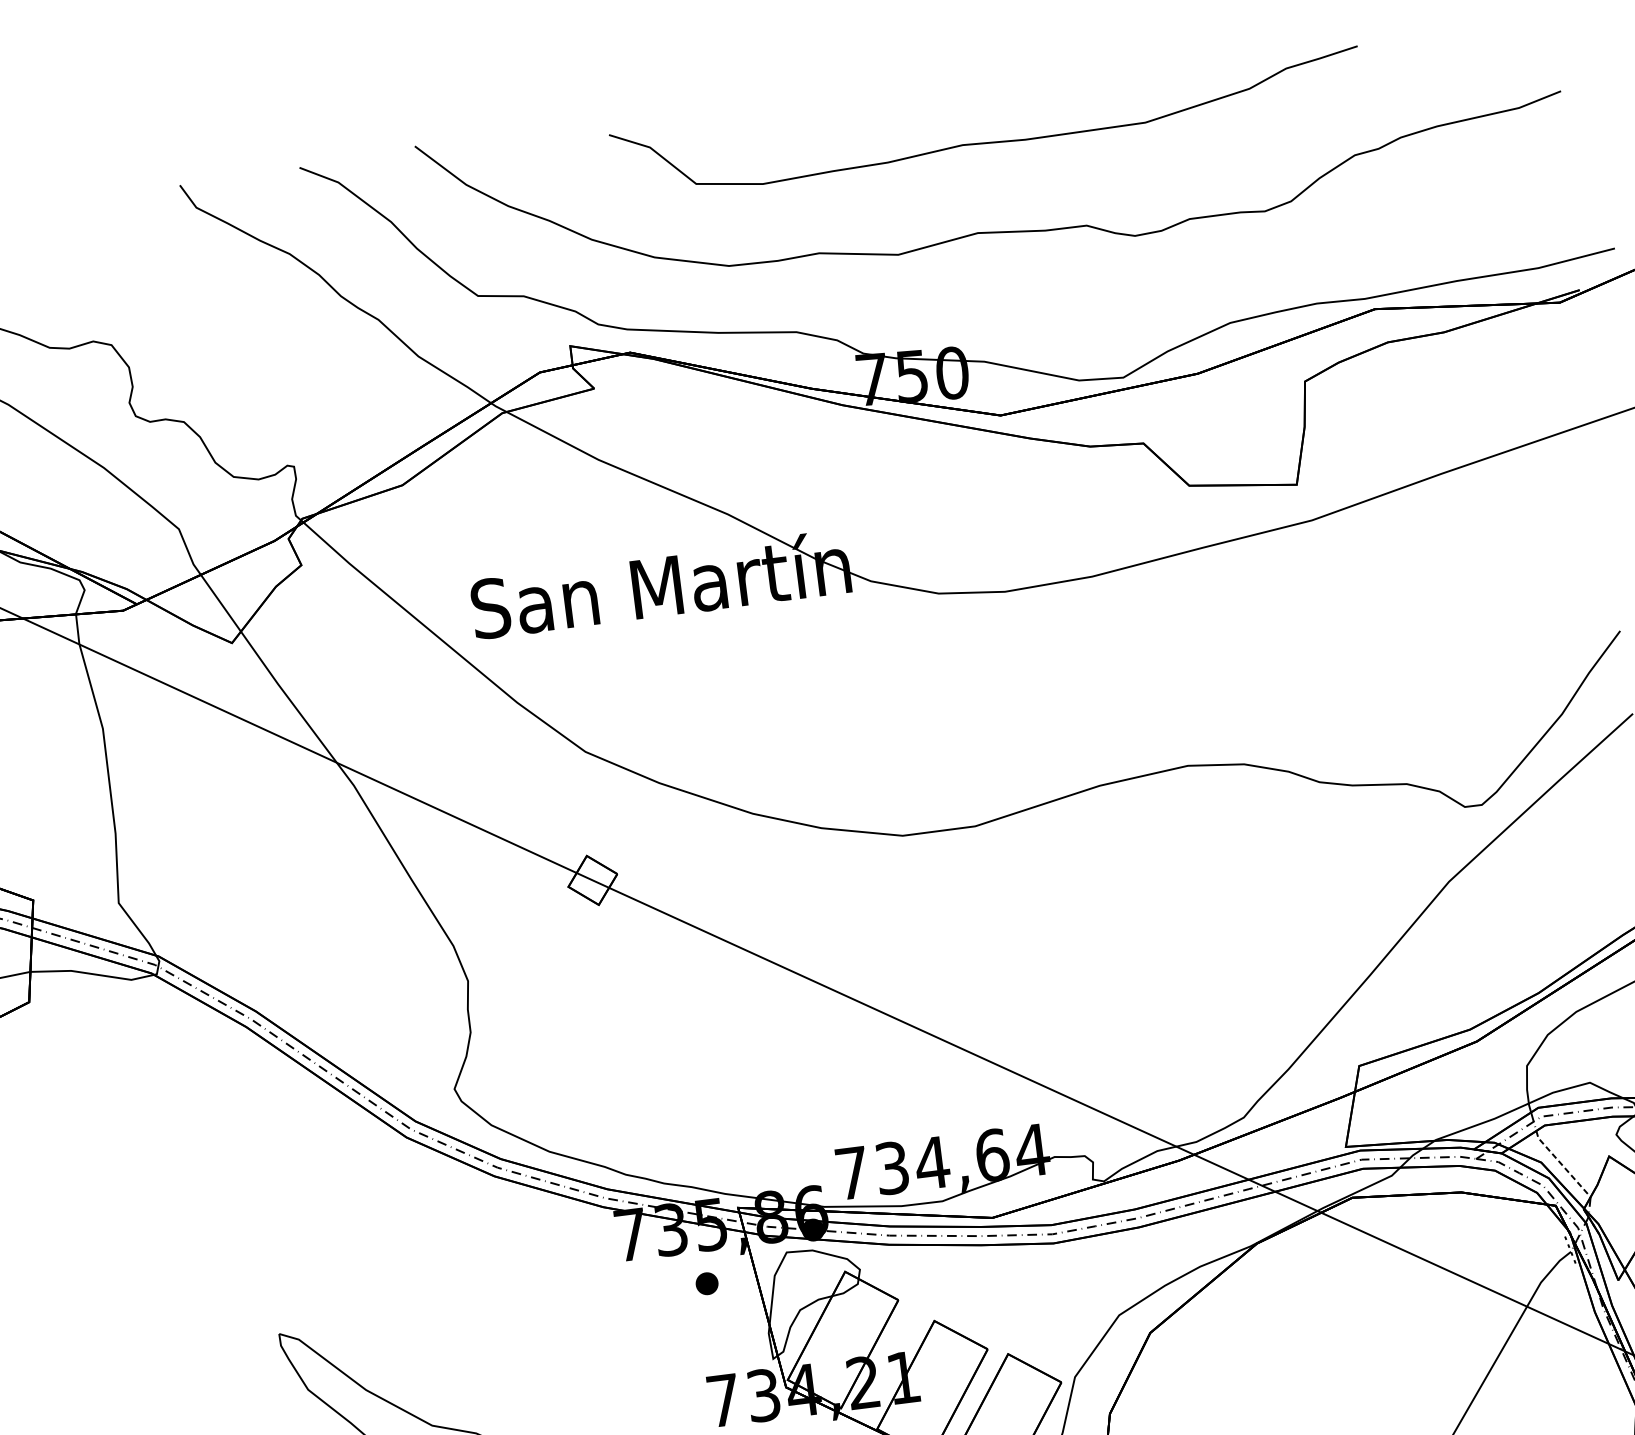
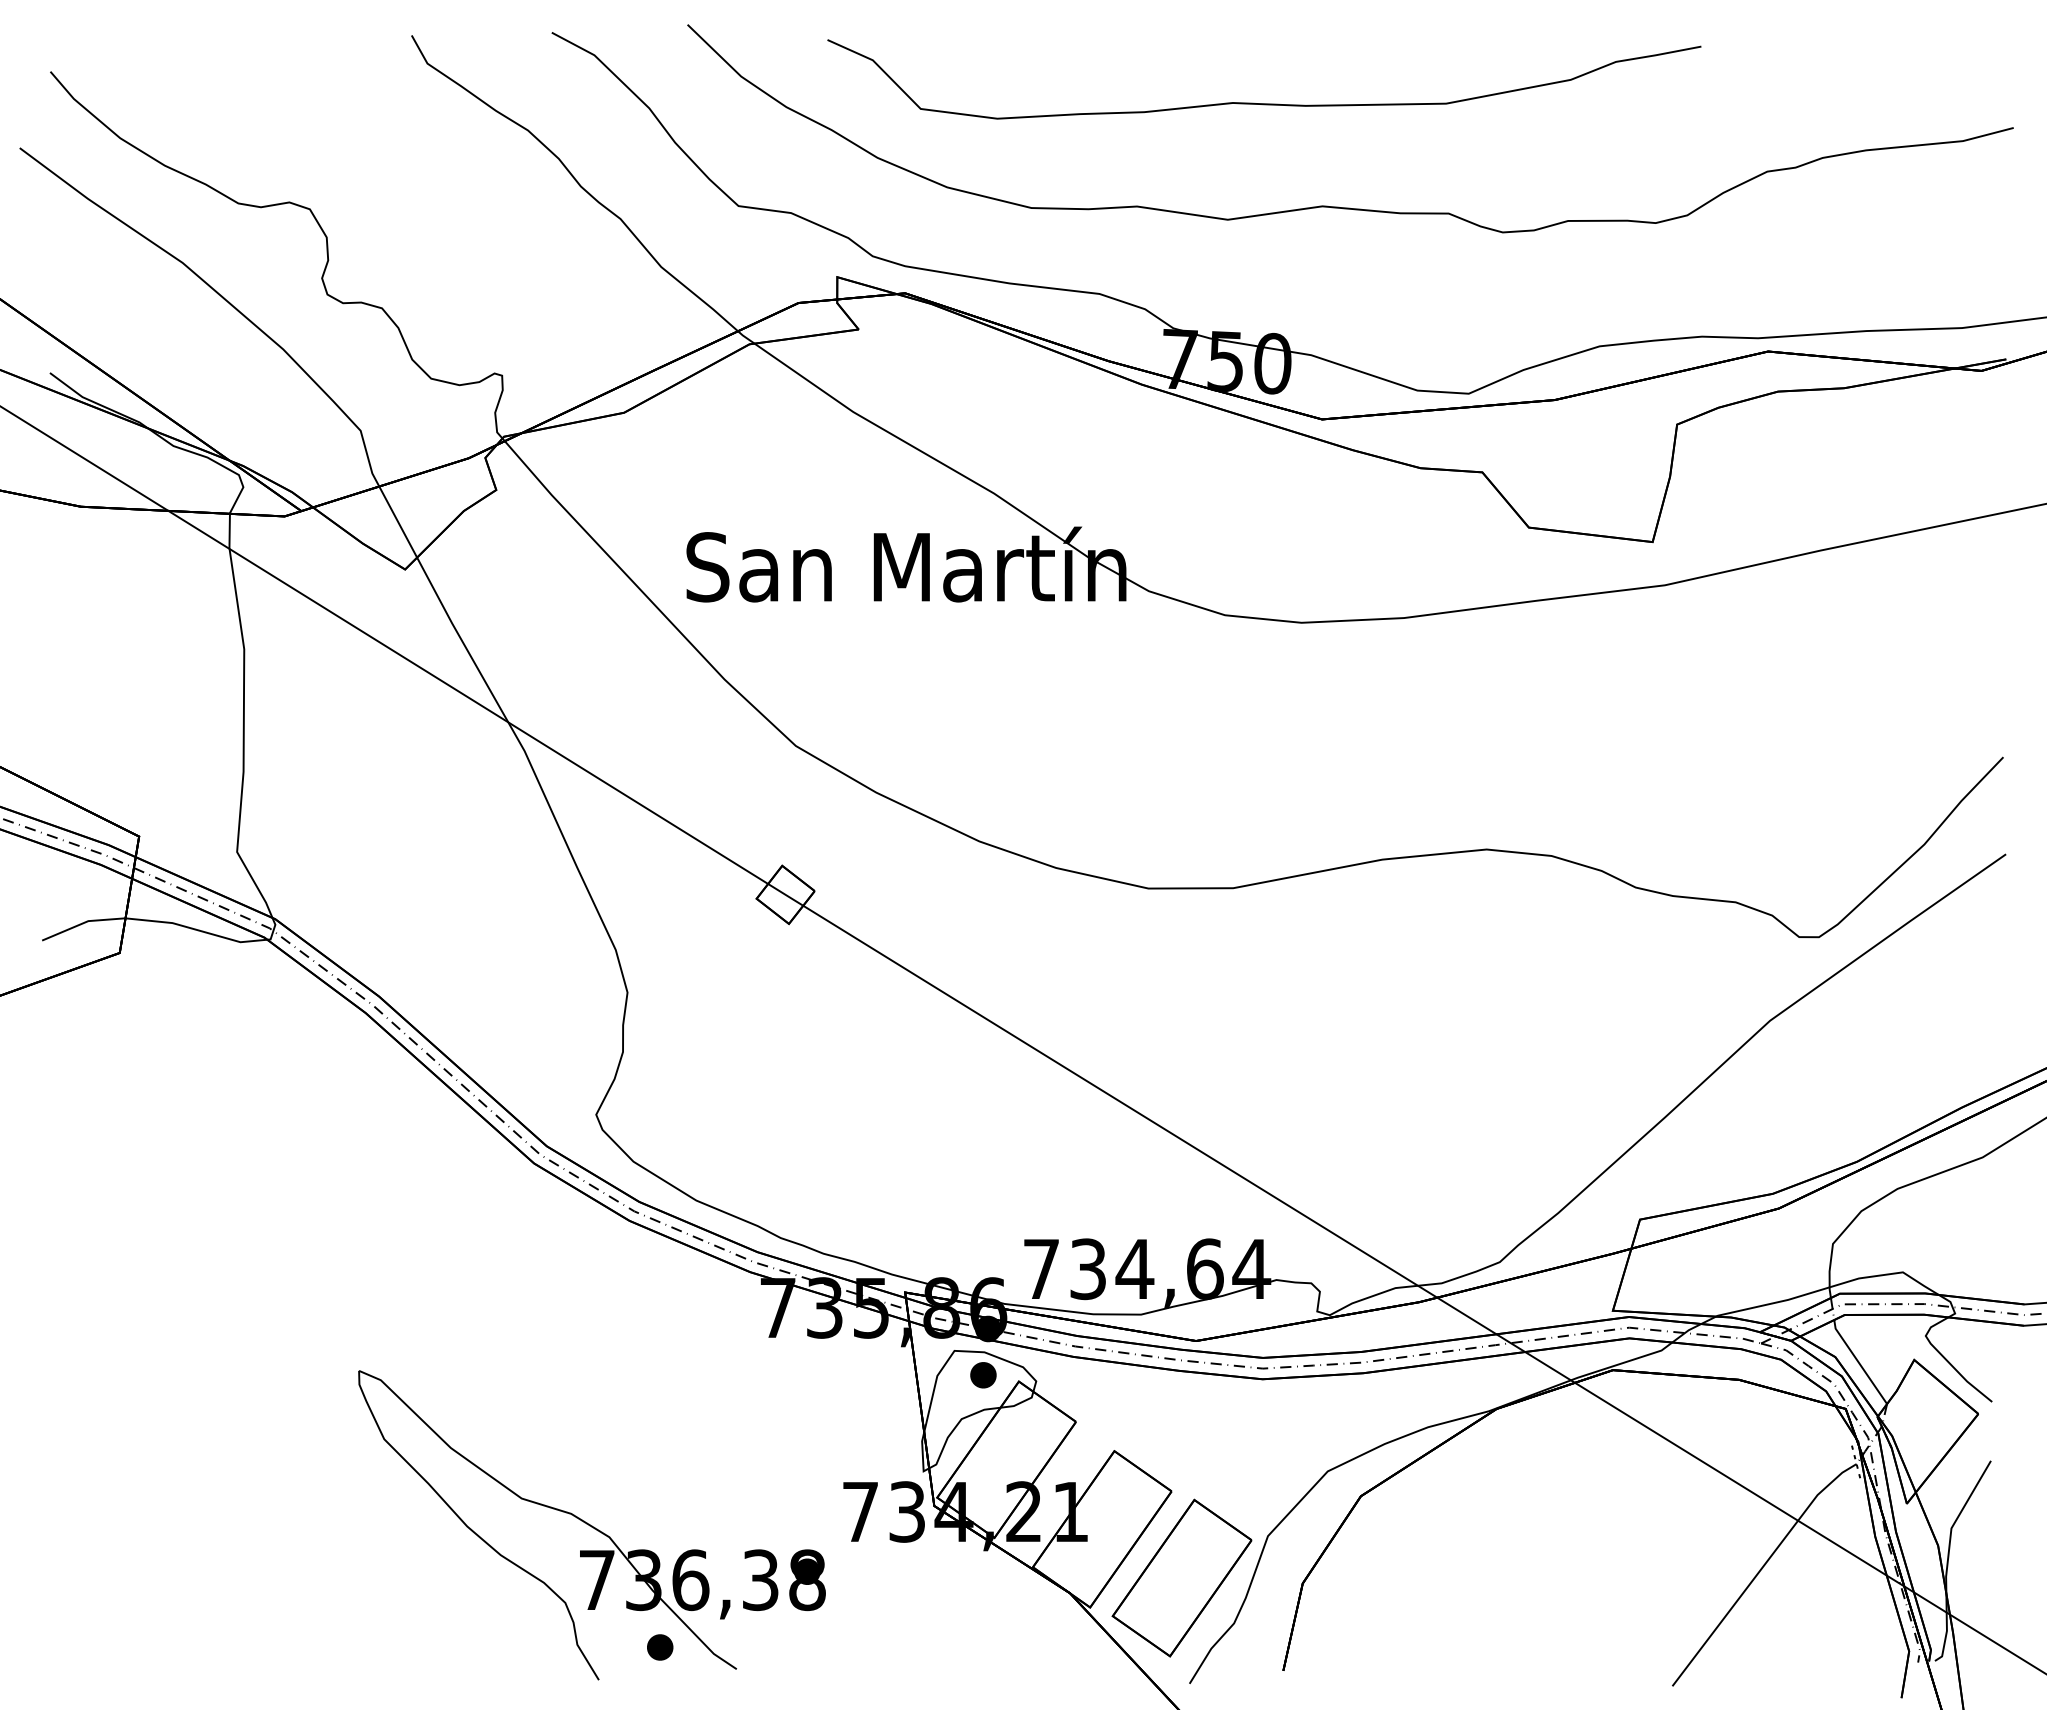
curve: (989, 142) -> (1264, 103), moved
line: (1561, 1164) -> (1858, 1362), dashed -> solid
part: (707, 1283) -> (983, 1375), moved

